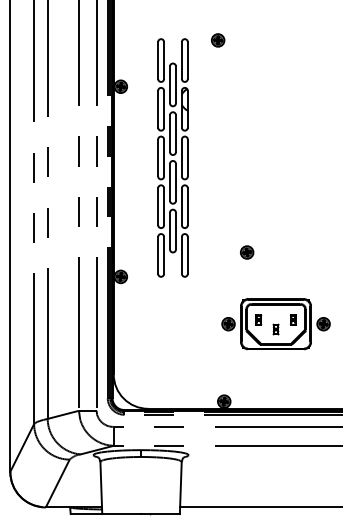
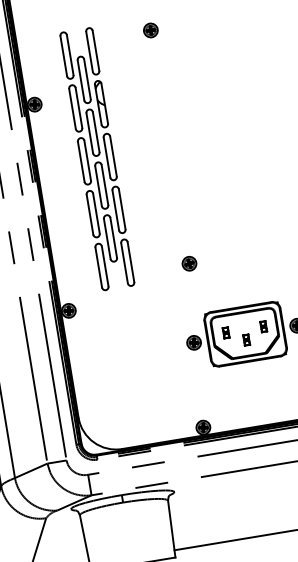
part: (218, 40) -> (151, 30), moved
part: (172, 157) -> (96, 158), moved
part: (247, 252) -> (189, 263), moved

